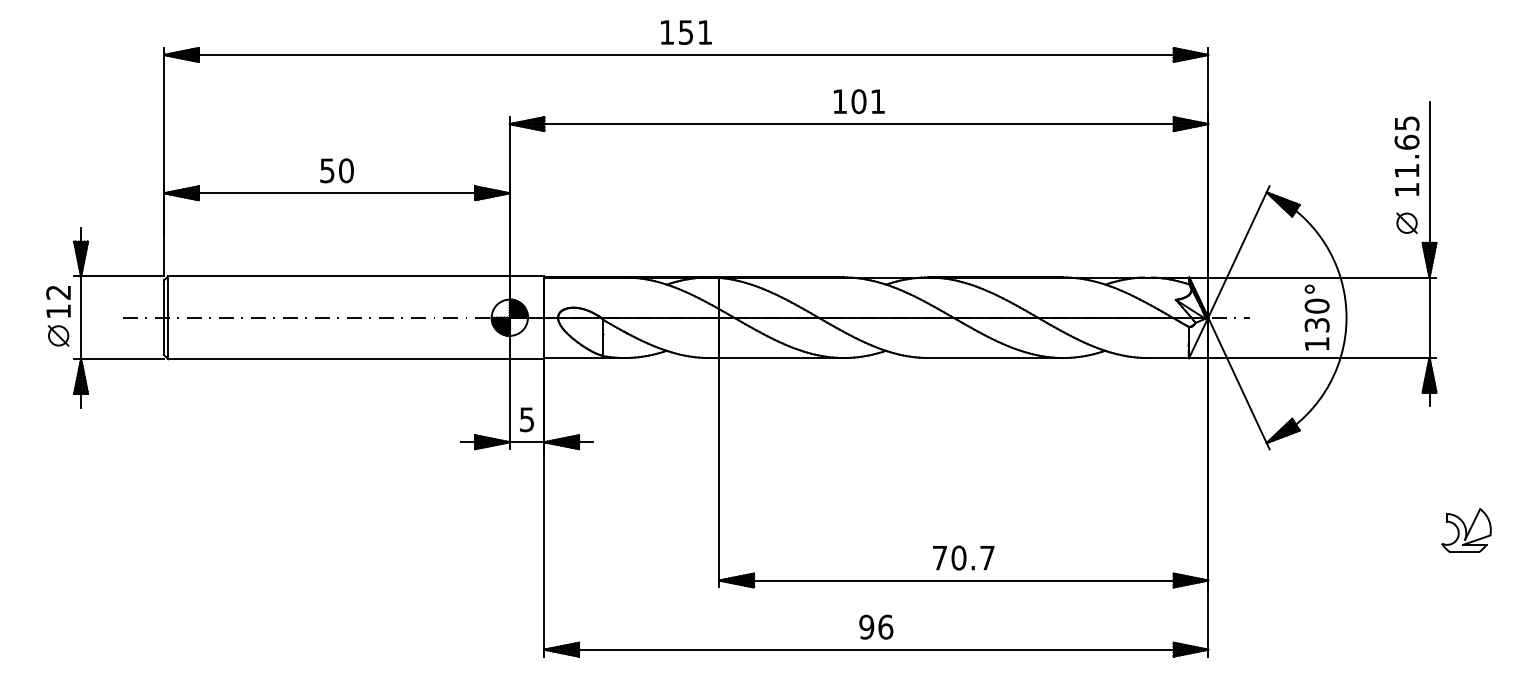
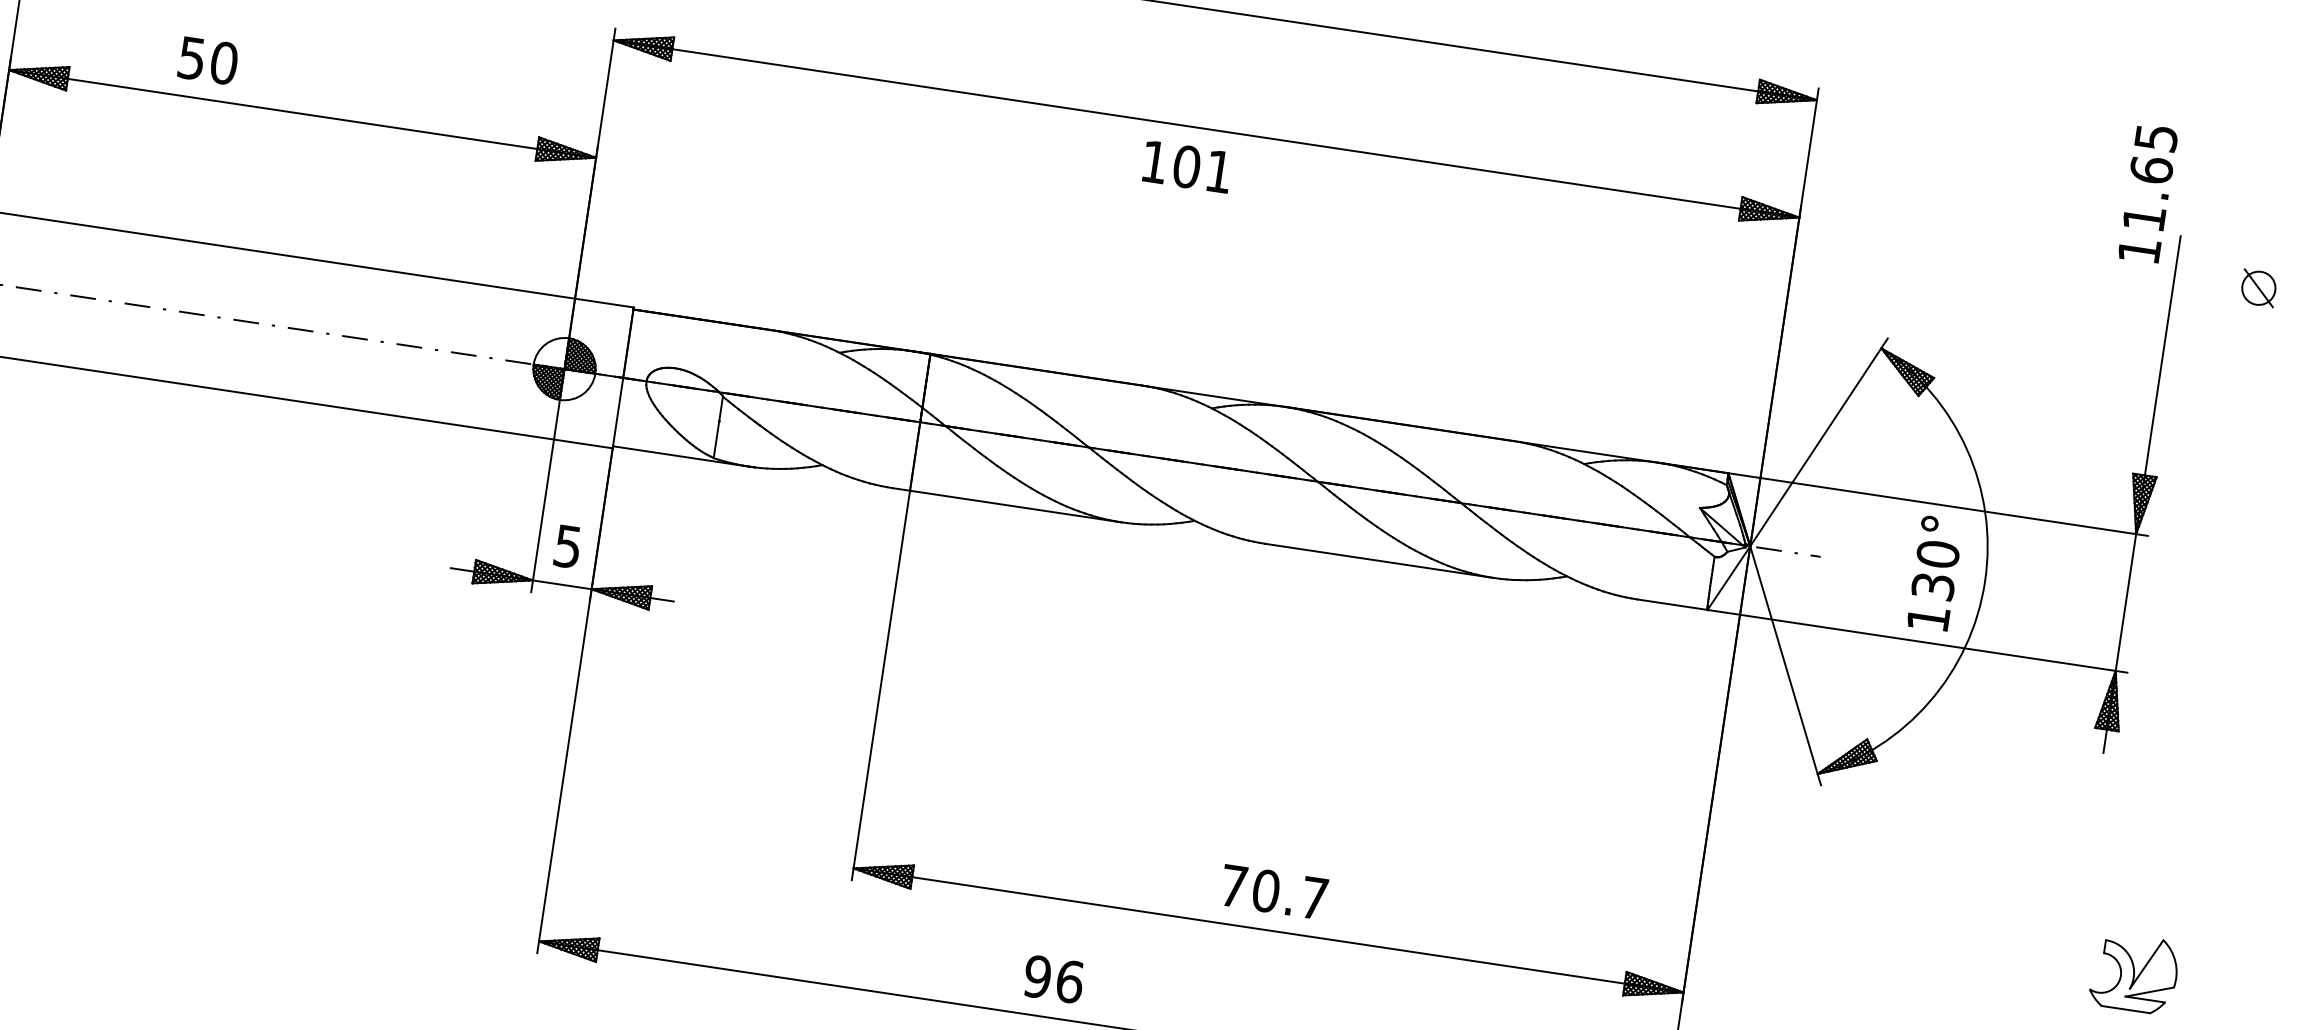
text: (858, 101) -> (1186, 166), moved
text: (1406, 156) -> (2147, 193), moved
text: (336, 170) -> (207, 60), moved
part: (1406, 222) -> (2258, 286), moved
text: (876, 626) -> (1054, 978), moved

